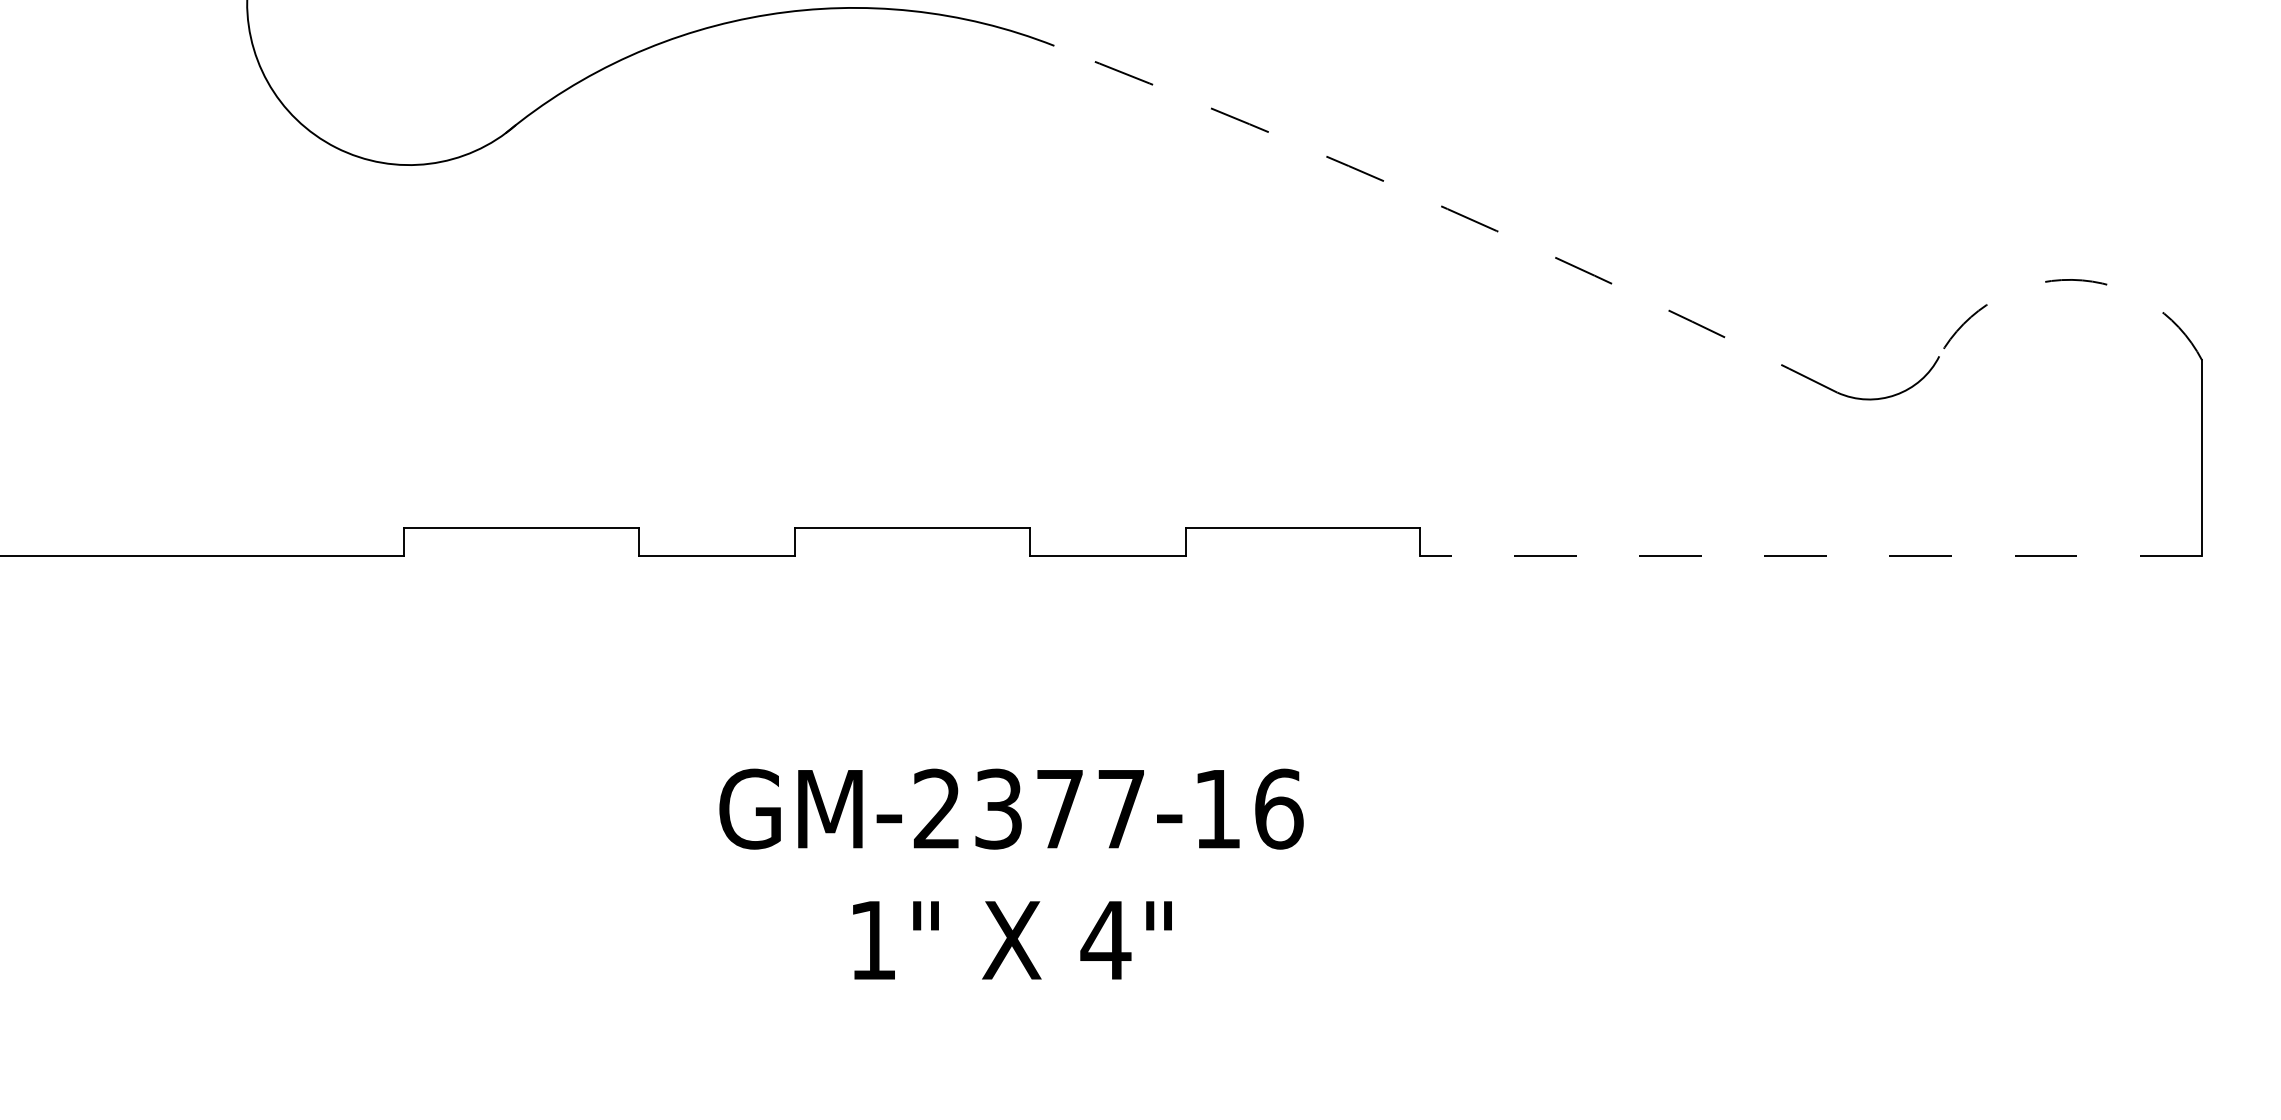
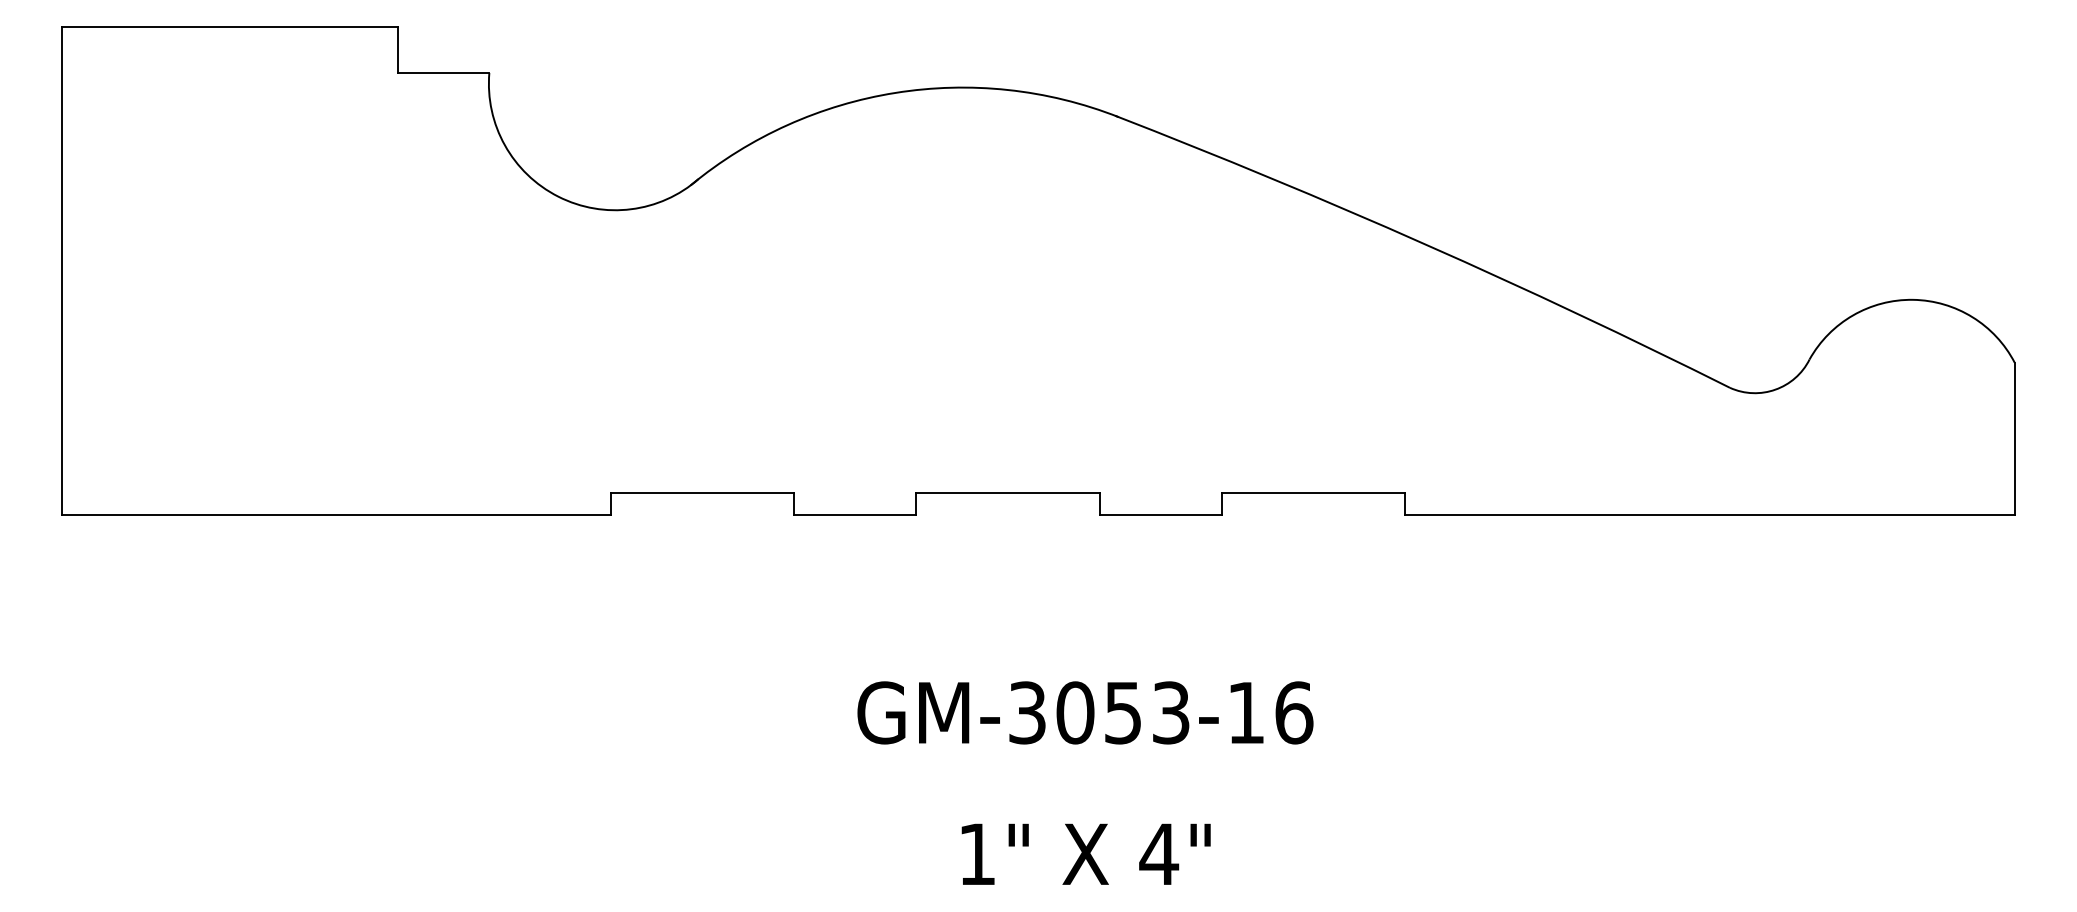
arc: (1447, 208) -> (1425, 244), dashed -> solid
arc: (2072, 279) -> (1913, 299), dashed -> solid
line: (1811, 556) -> (1709, 515), dashed -> solid
text: (1029, 808) -> (1099, 712), GM-2377-16 -> GM-3053-16
text: (1011, 939) -> (1085, 853), moved

